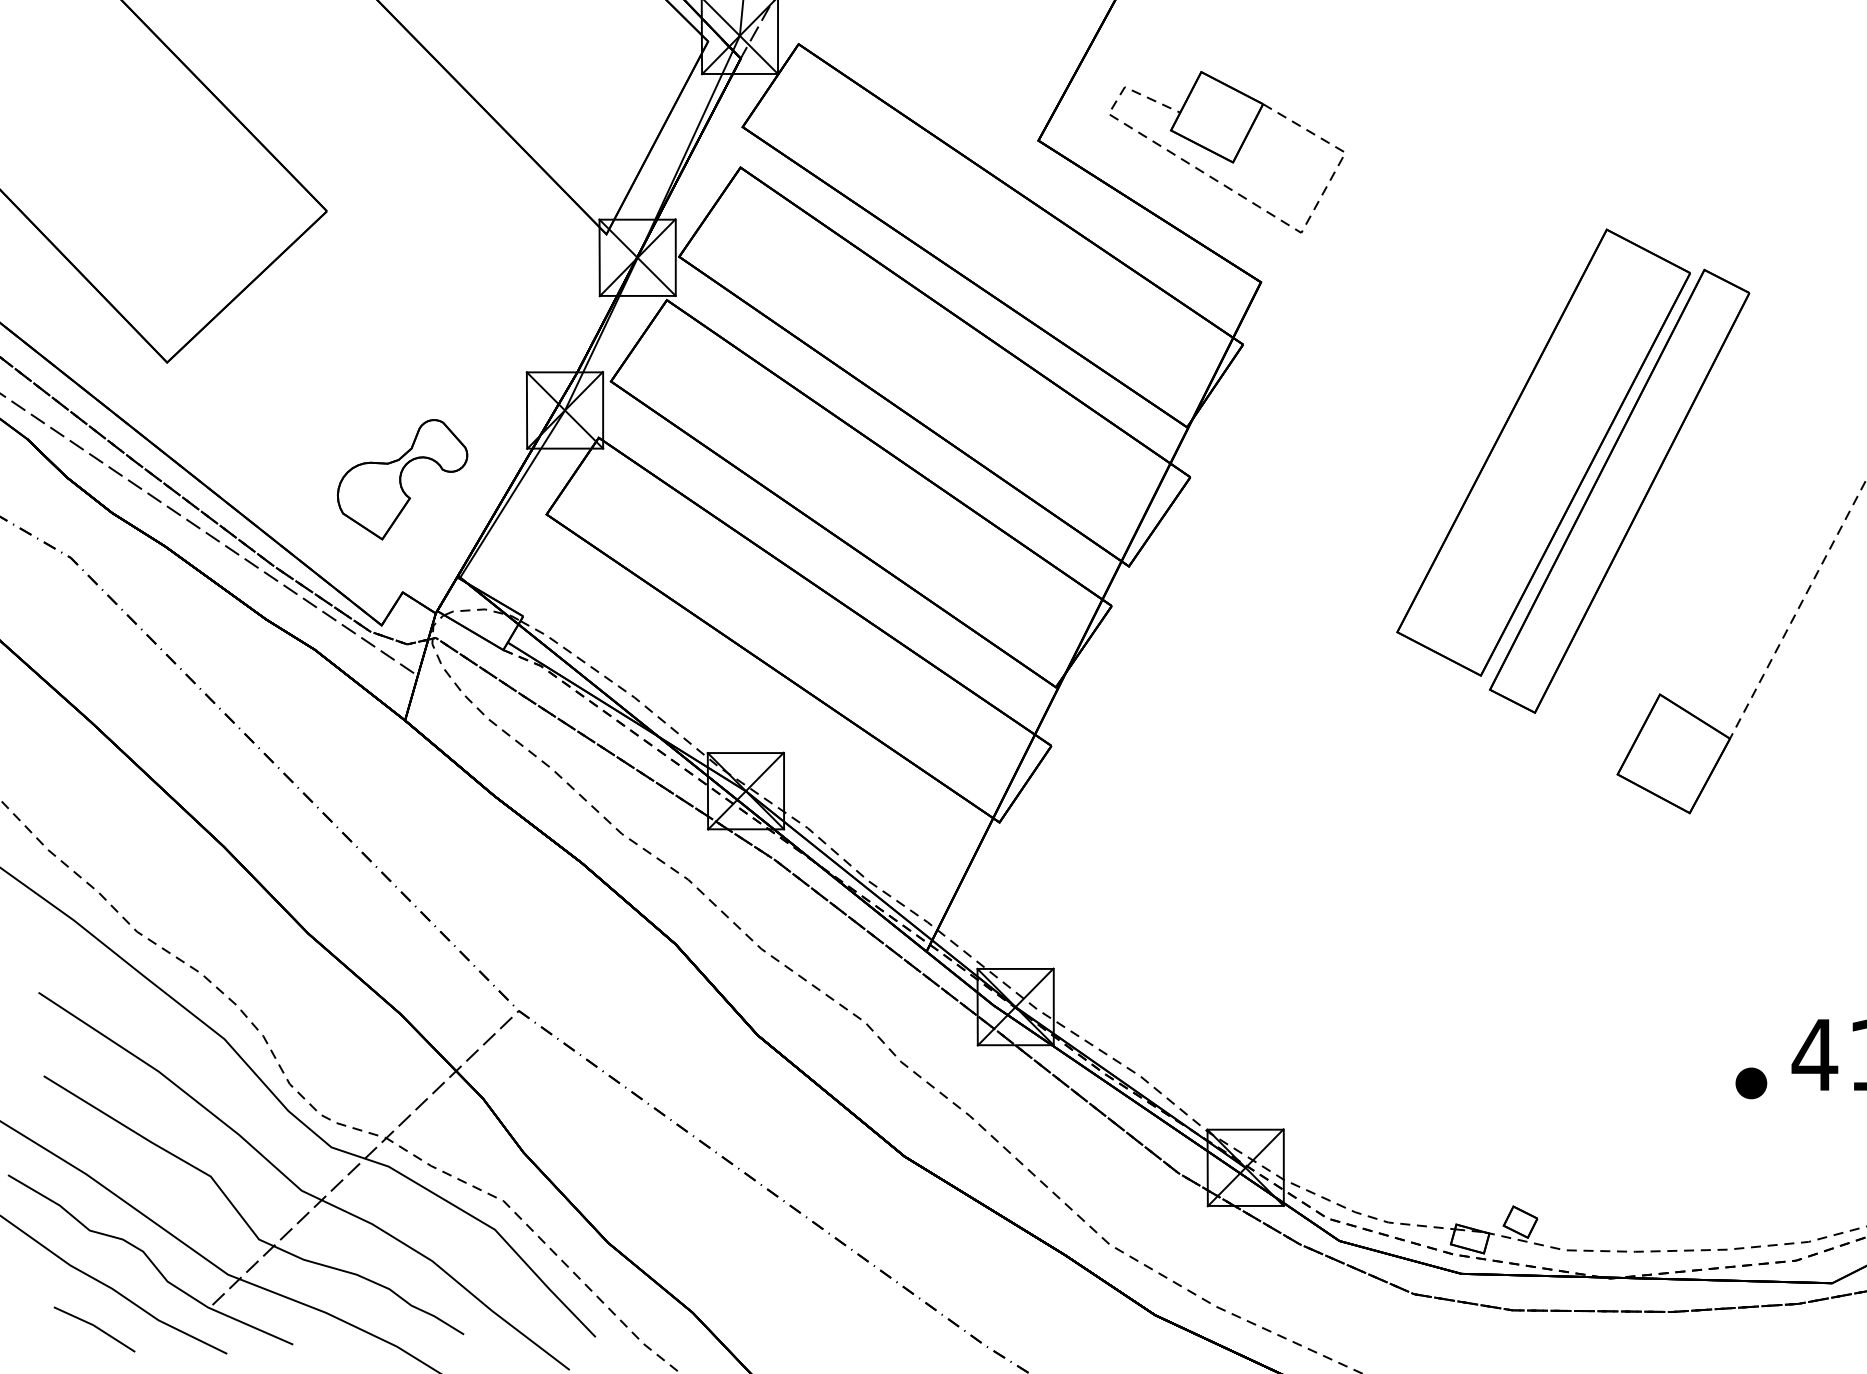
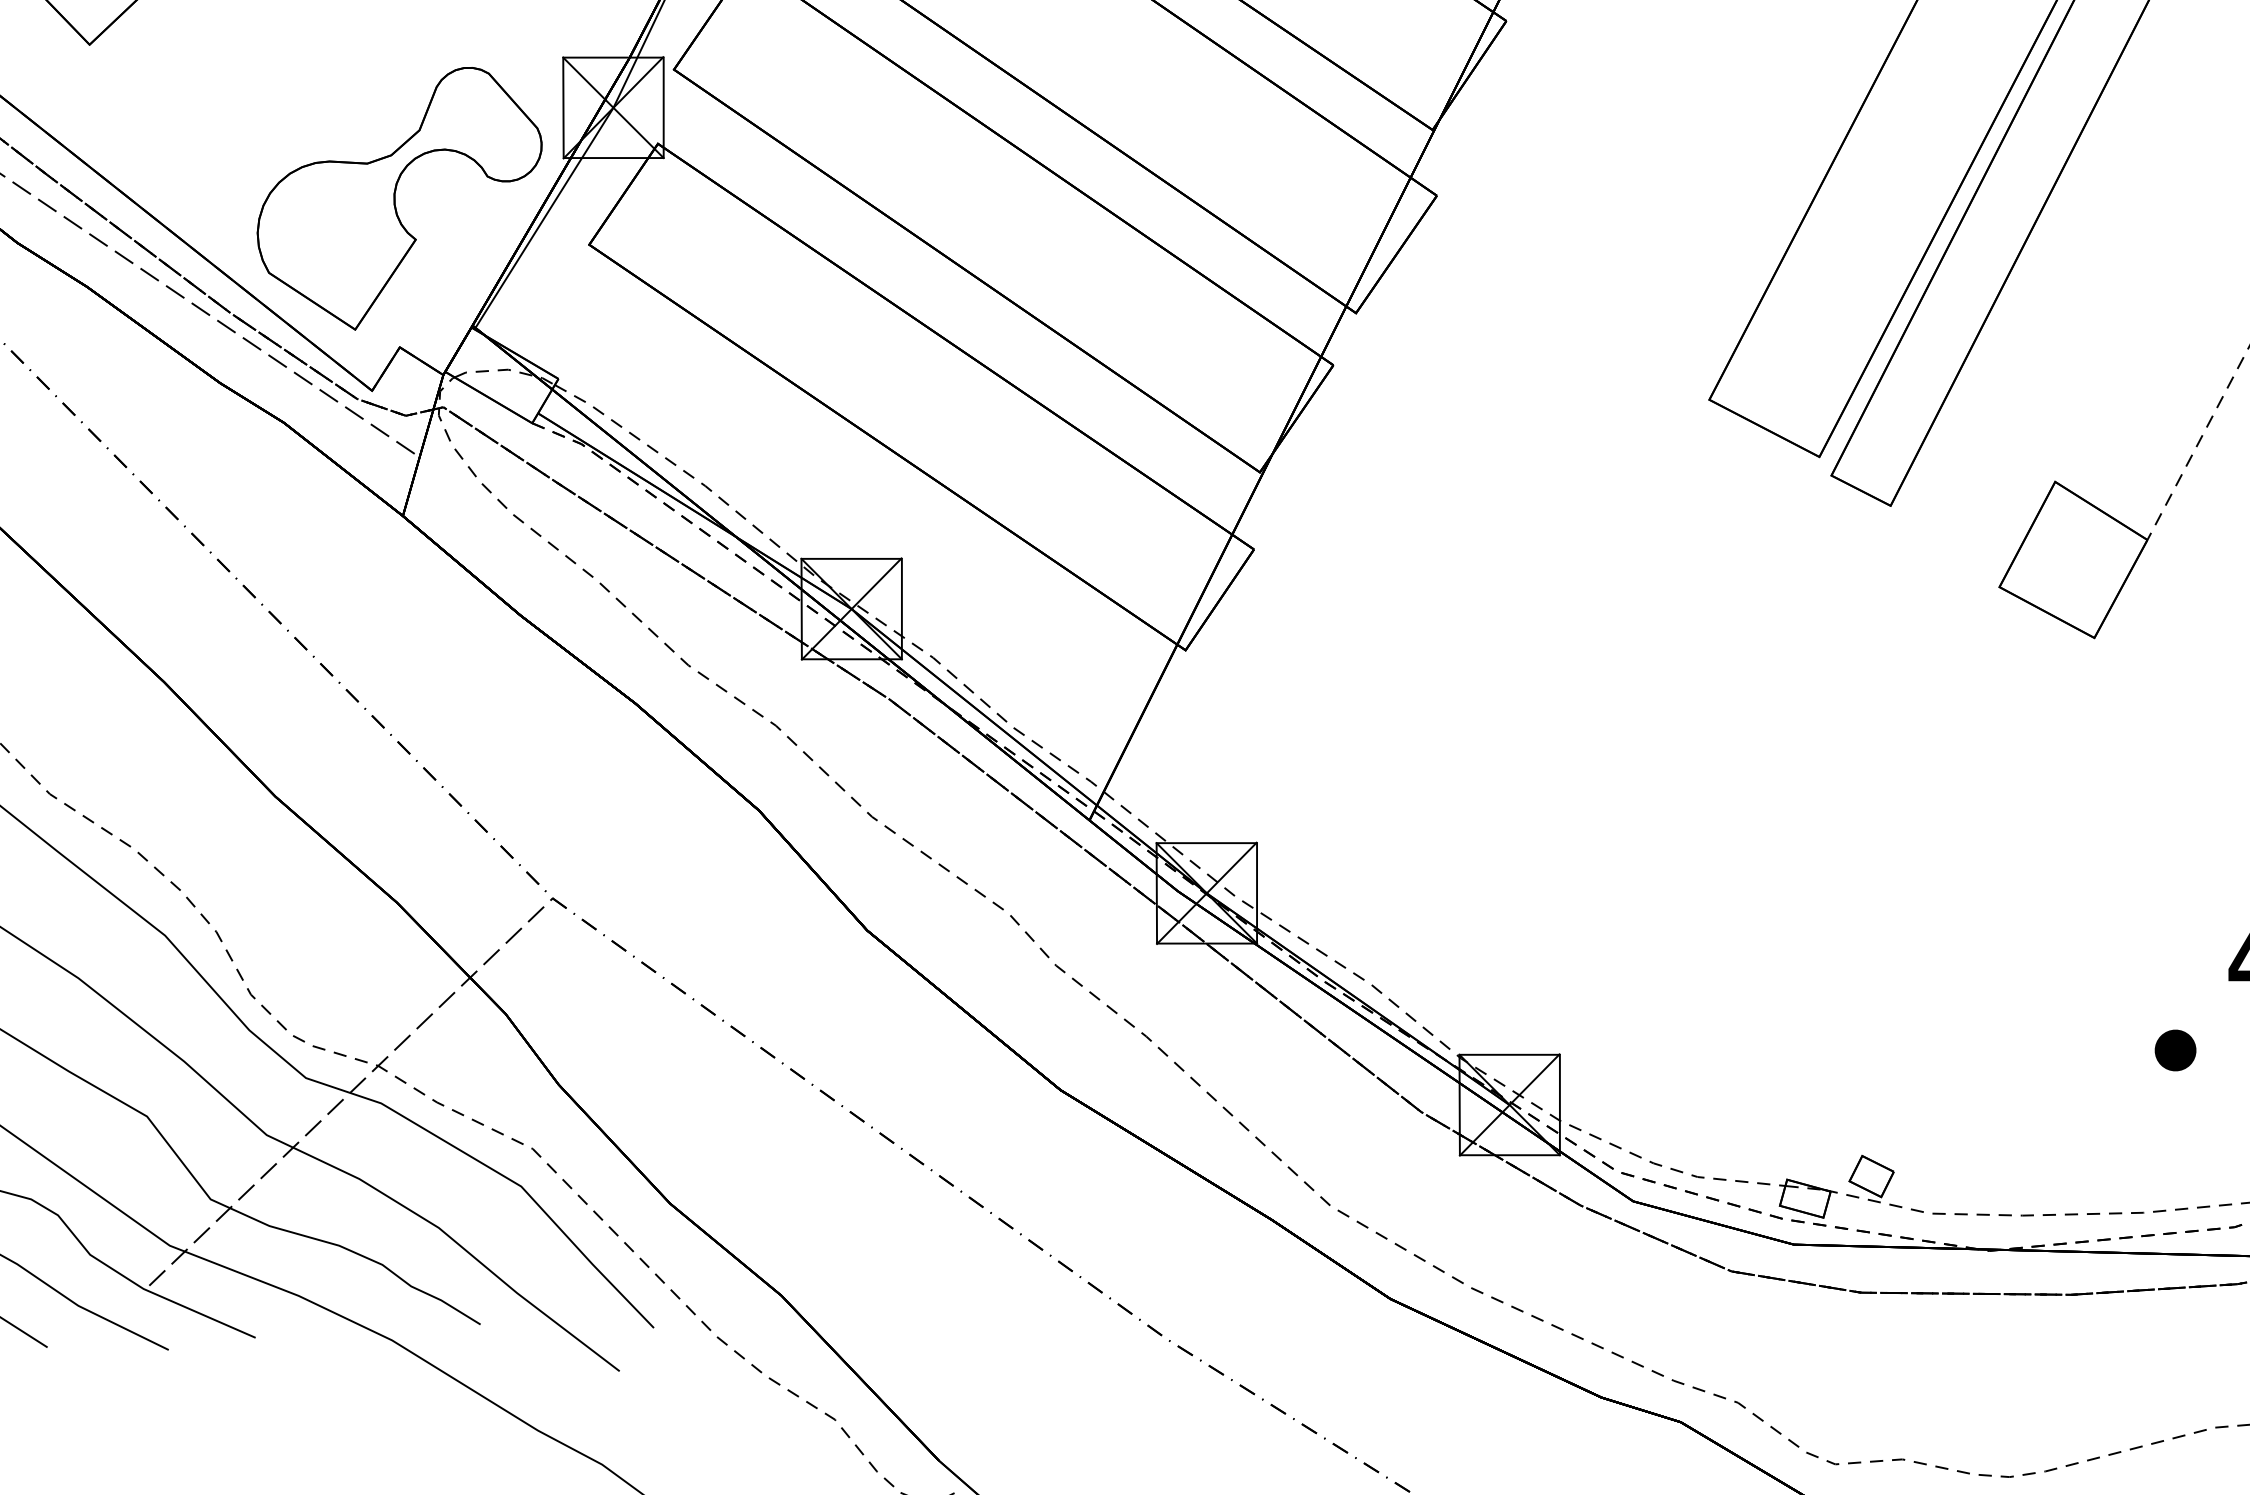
part: (402, 479) -> (399, 198), size x1.67
part: (1751, 1083) -> (2175, 1050), moved

